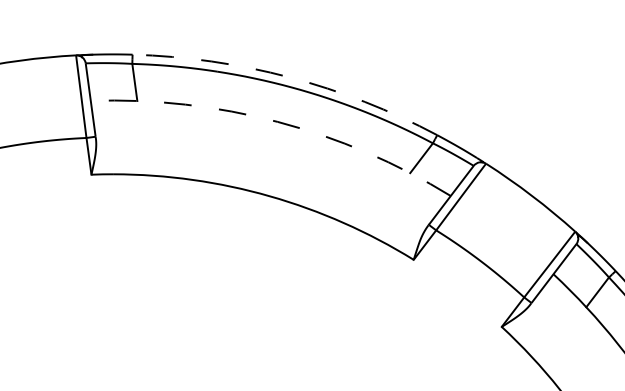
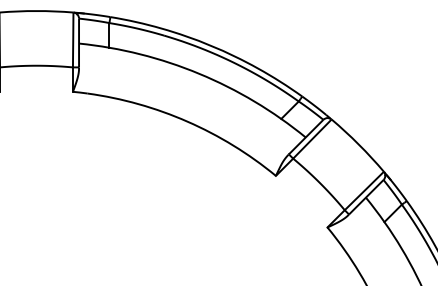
arc: (288, 77) -> (210, 45), dashed -> solid
arc: (277, 121) -> (199, 73), dashed -> solid

